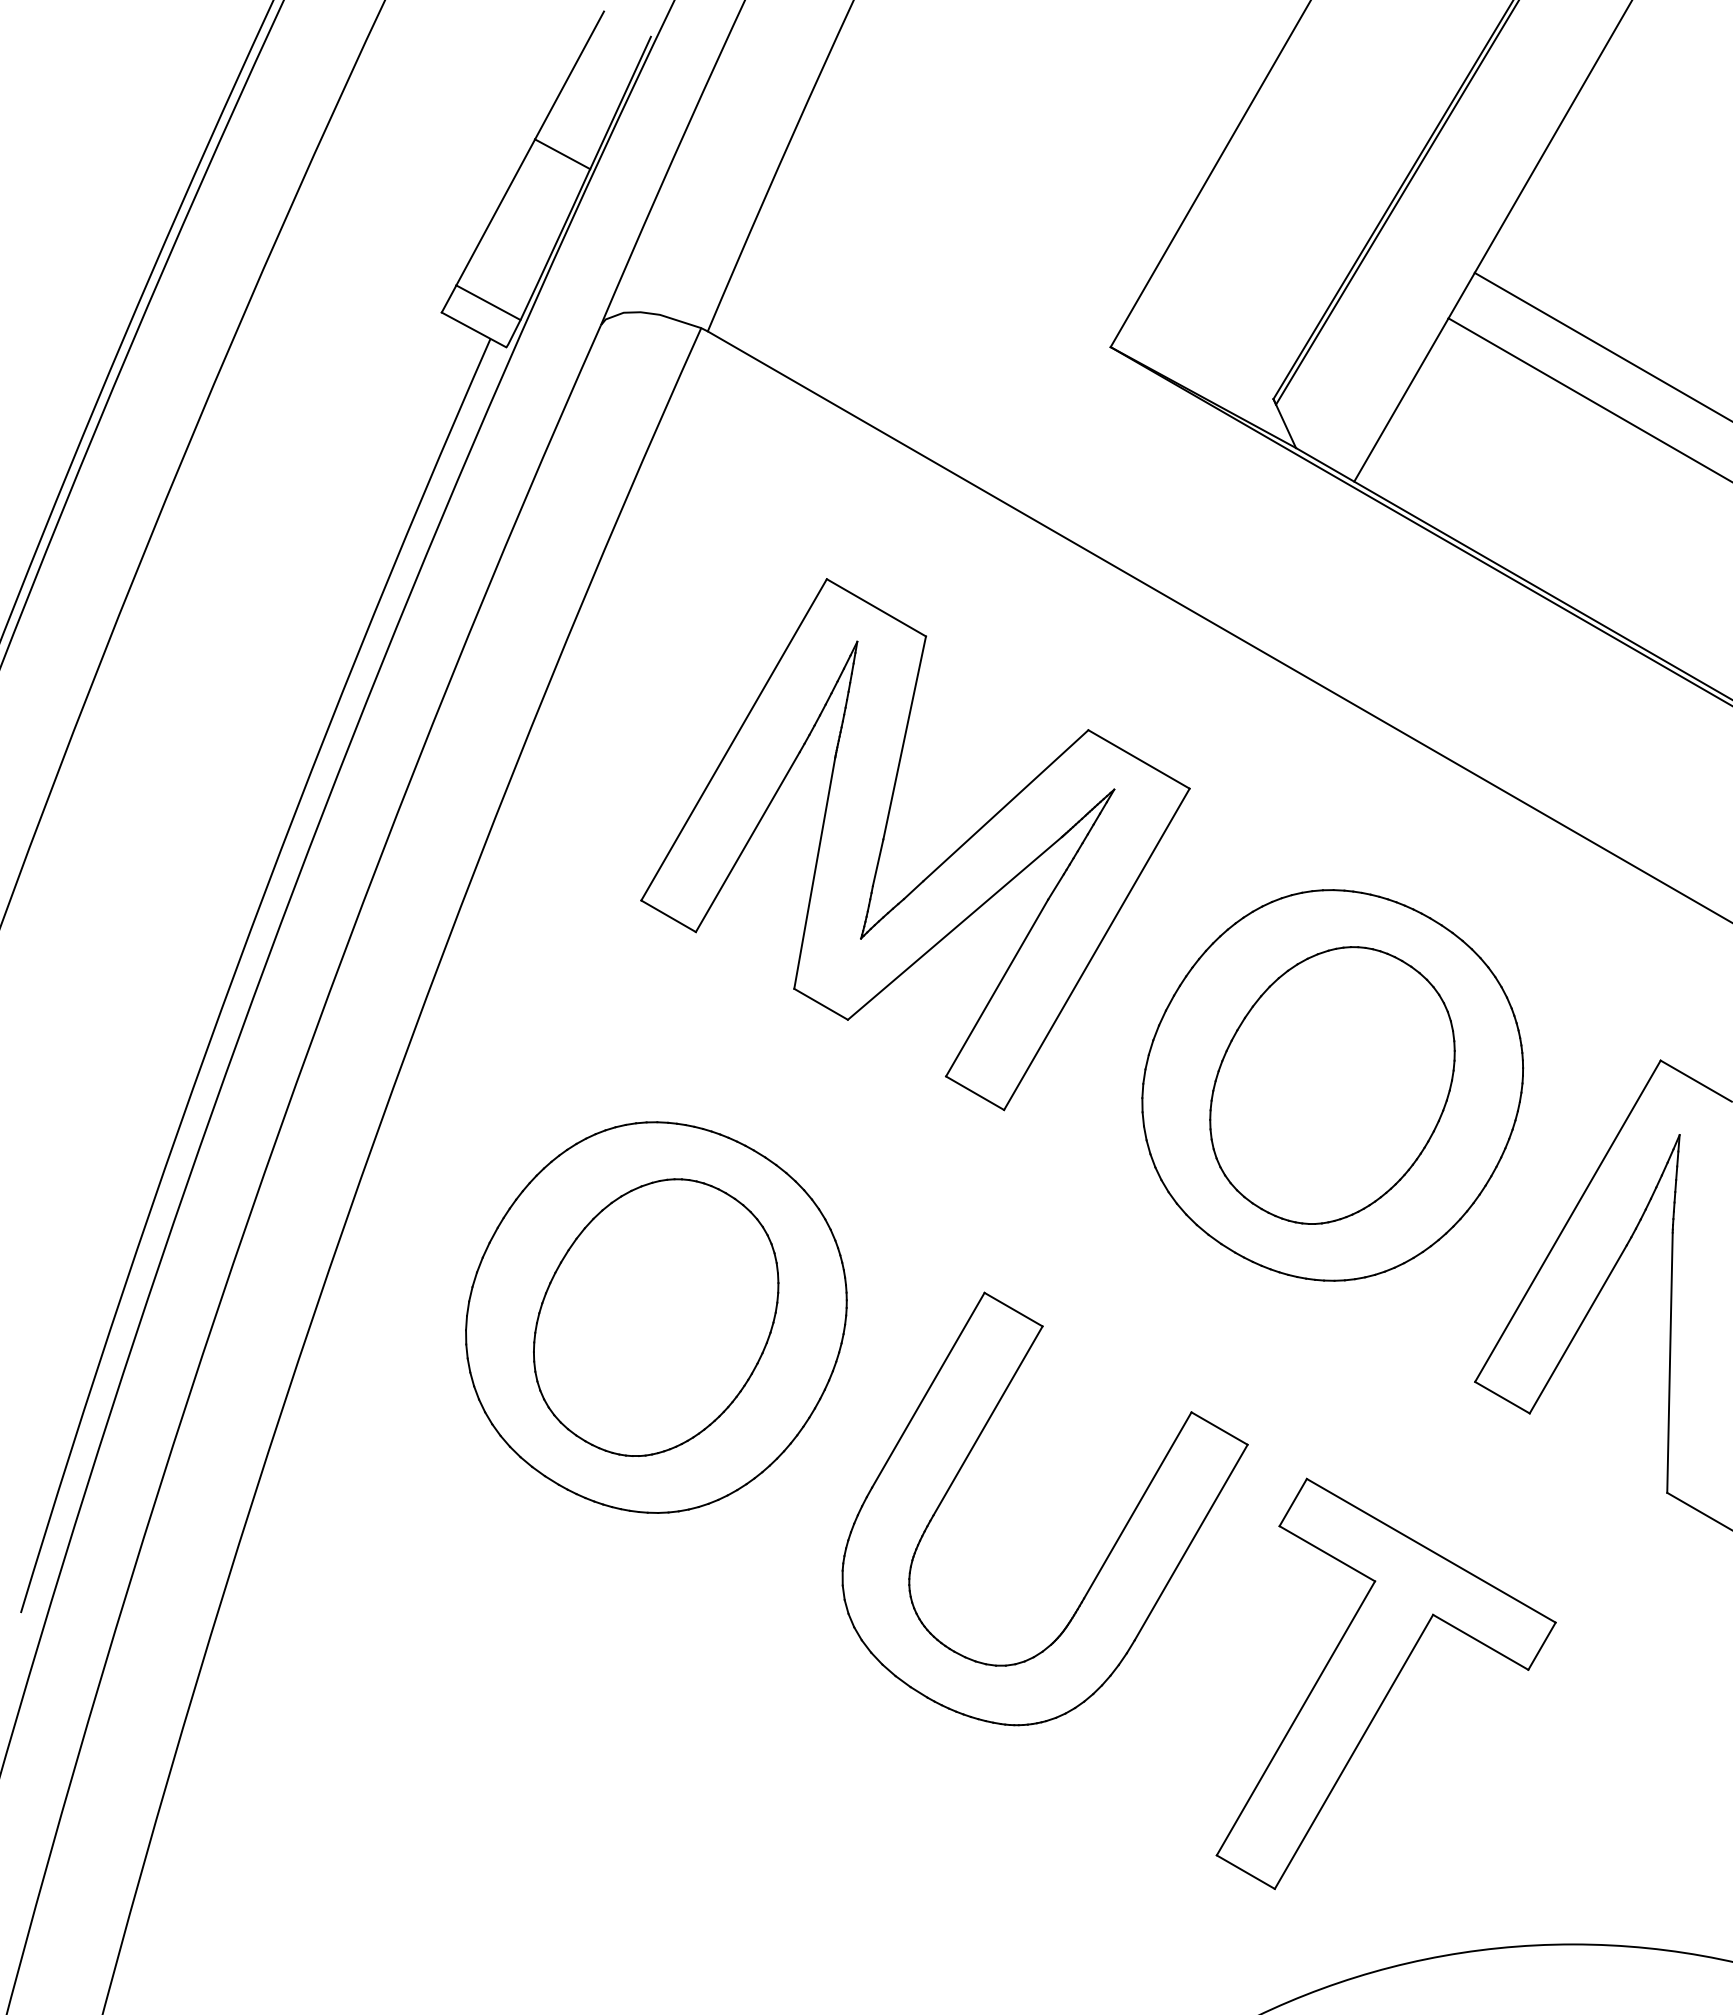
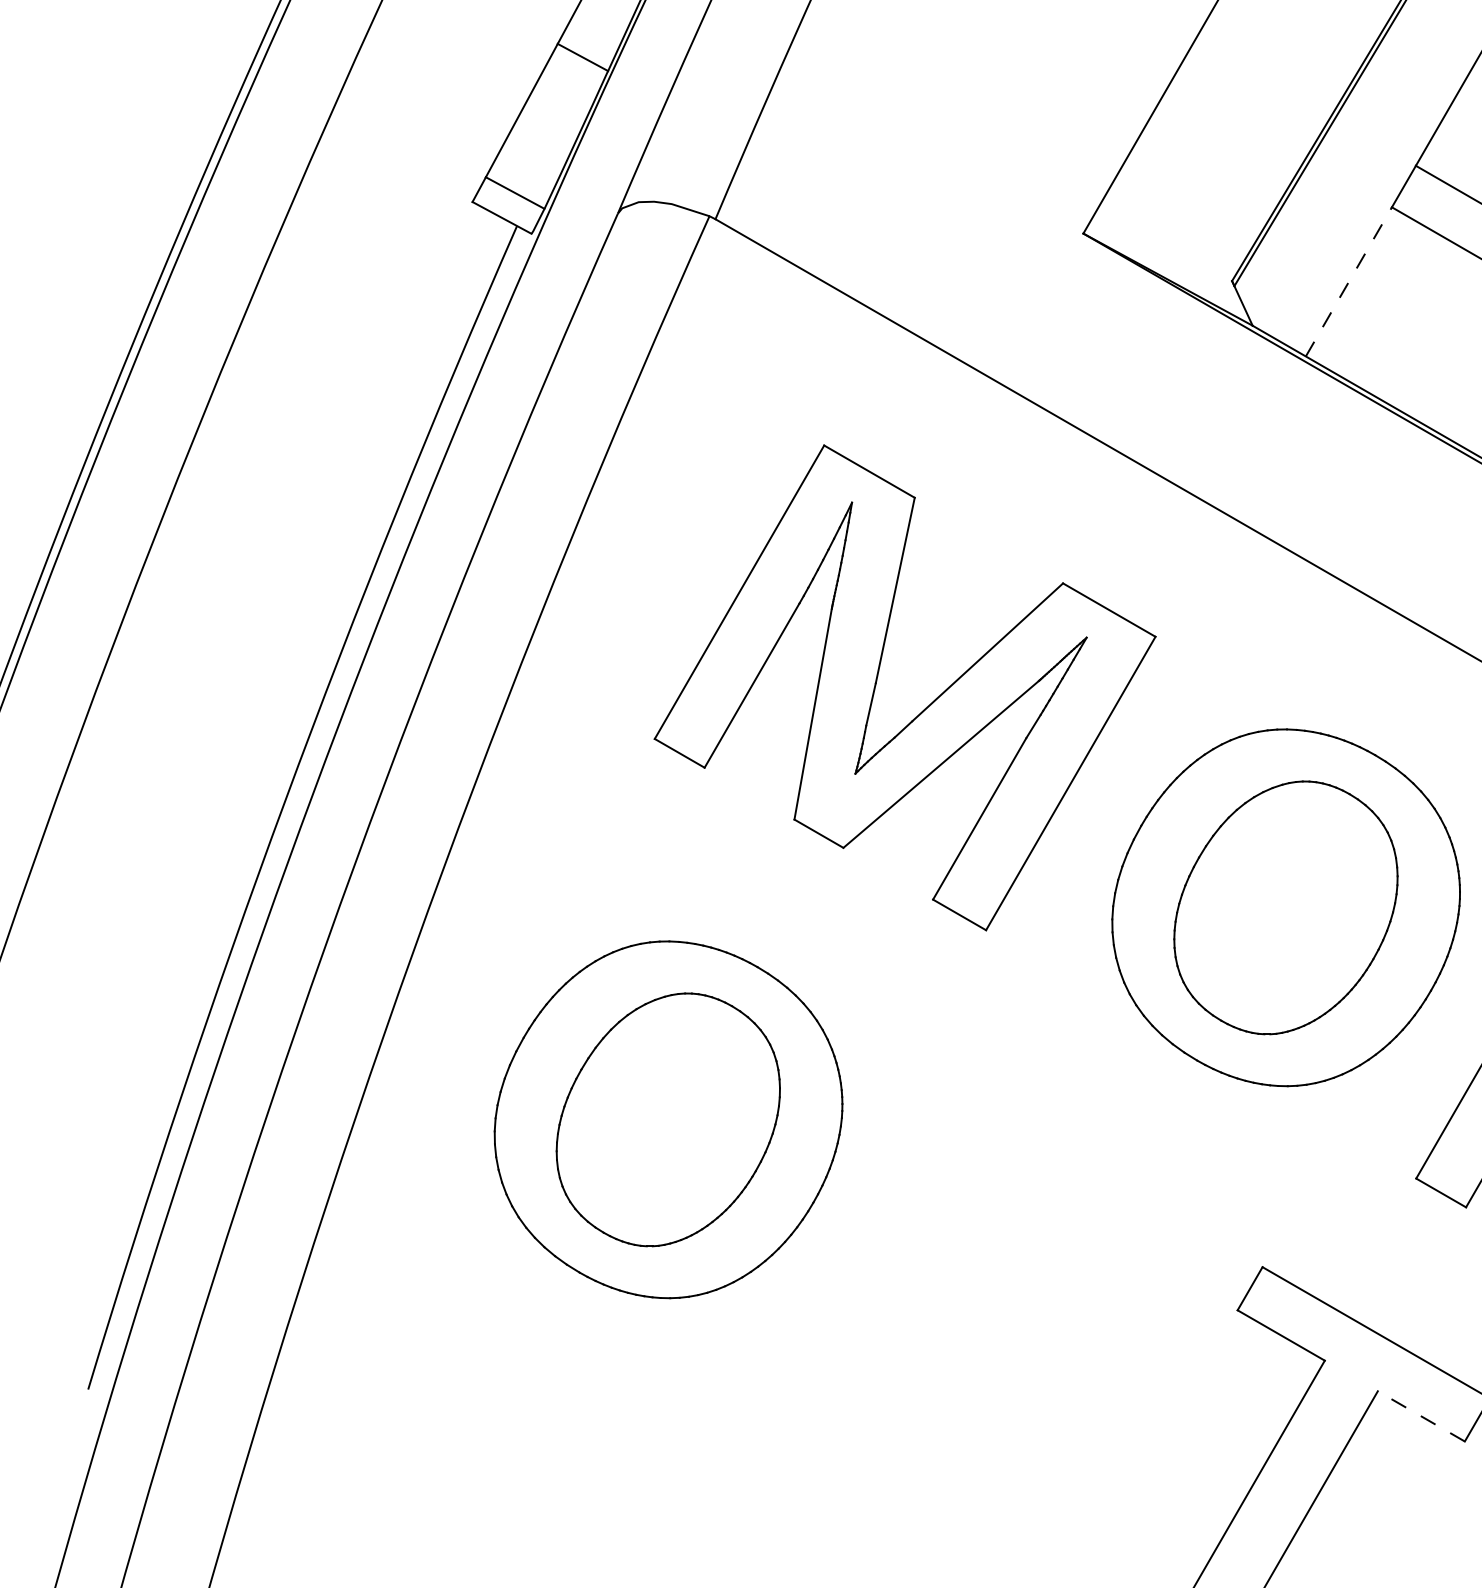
line: (1401, 399) -> (1348, 281), solid -> dashed
part: (1111, 1548) -> (1084, 1330), removed
line: (1480, 1642) -> (1421, 1416), solid -> dashed

